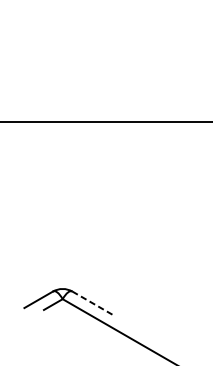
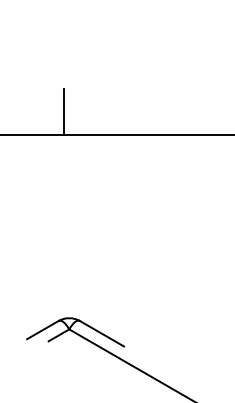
line: (57, 101) -> (63, 111), added
line: (91, 302) -> (101, 333), dashed -> solid

